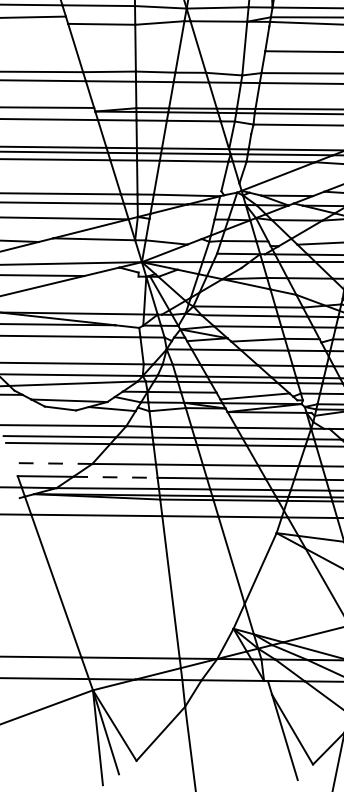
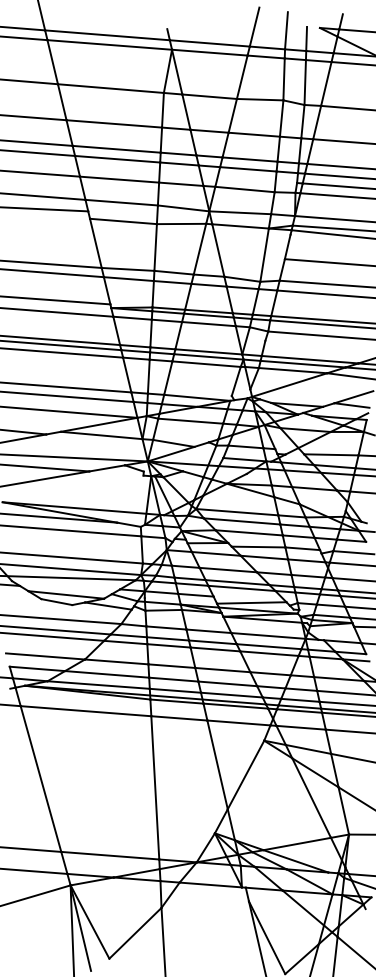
line: (181, 218) -> (190, 420), added
line: (52, 463) -> (45, 656), dashed -> solid
line: (115, 477) -> (107, 674), dashed -> solid

